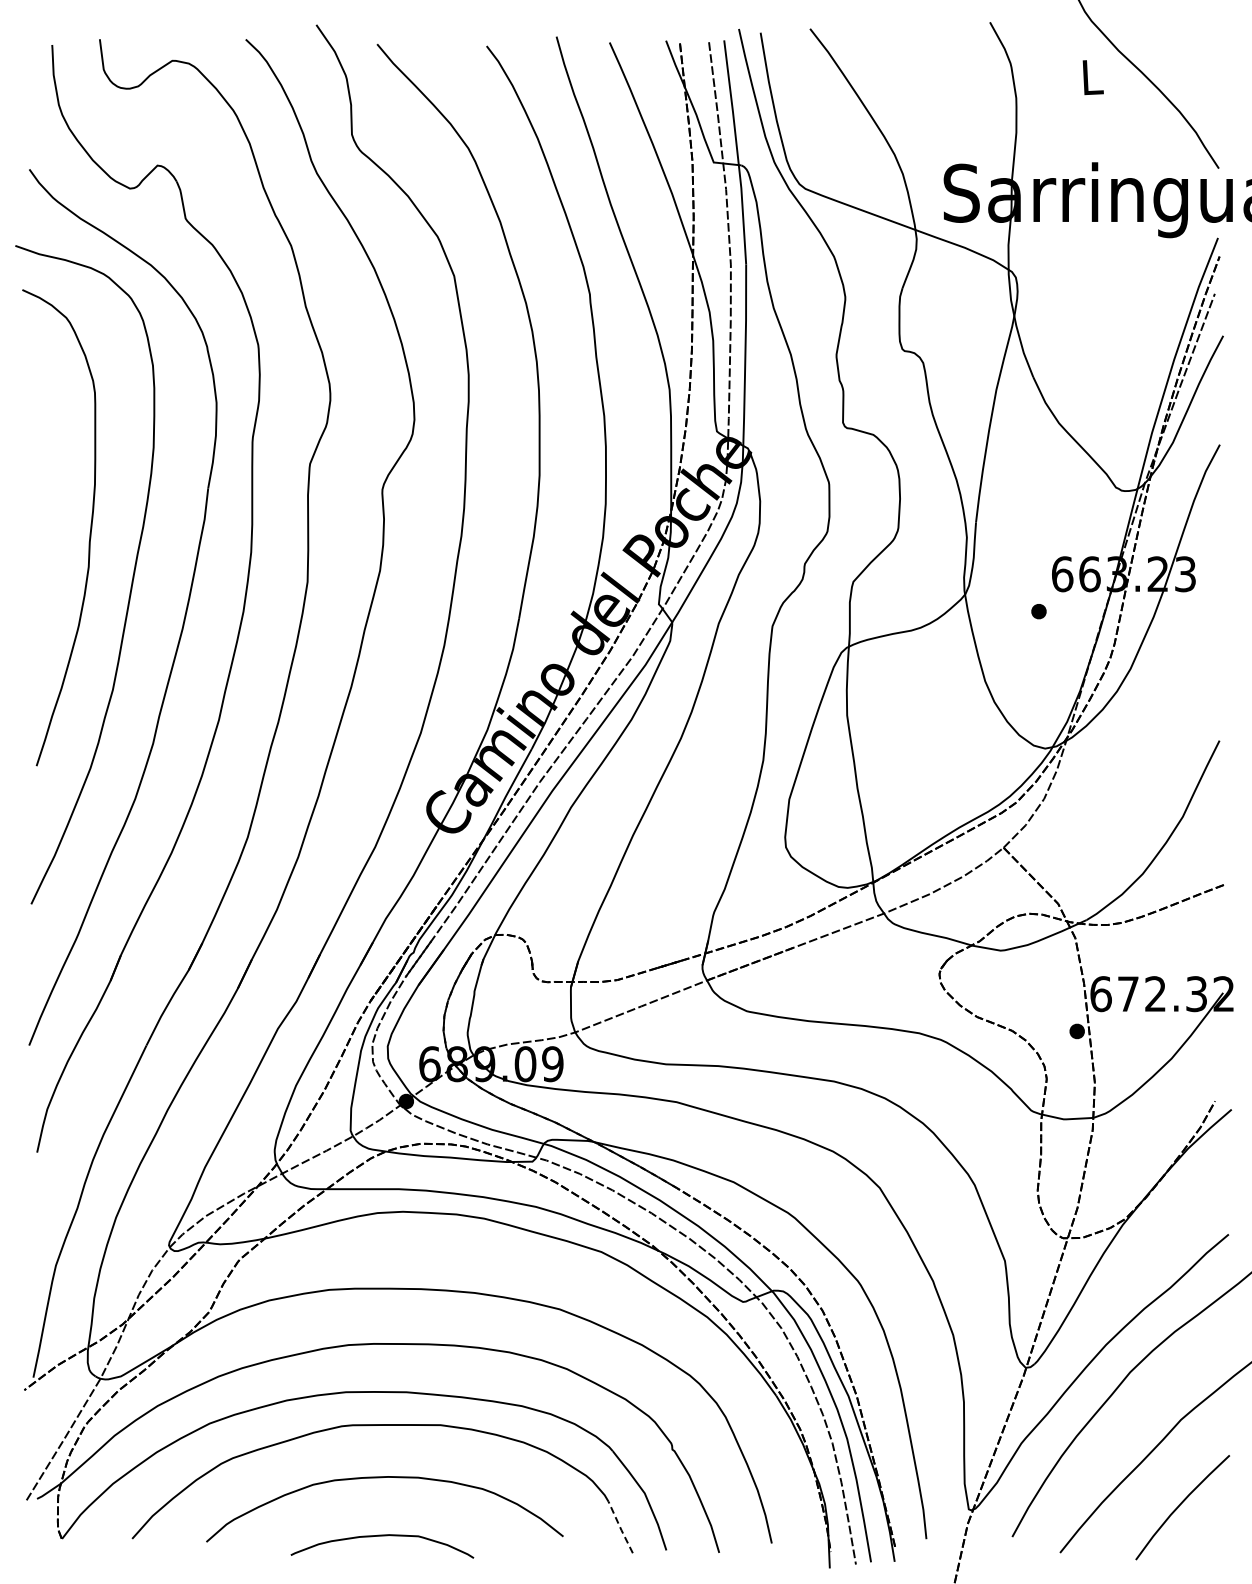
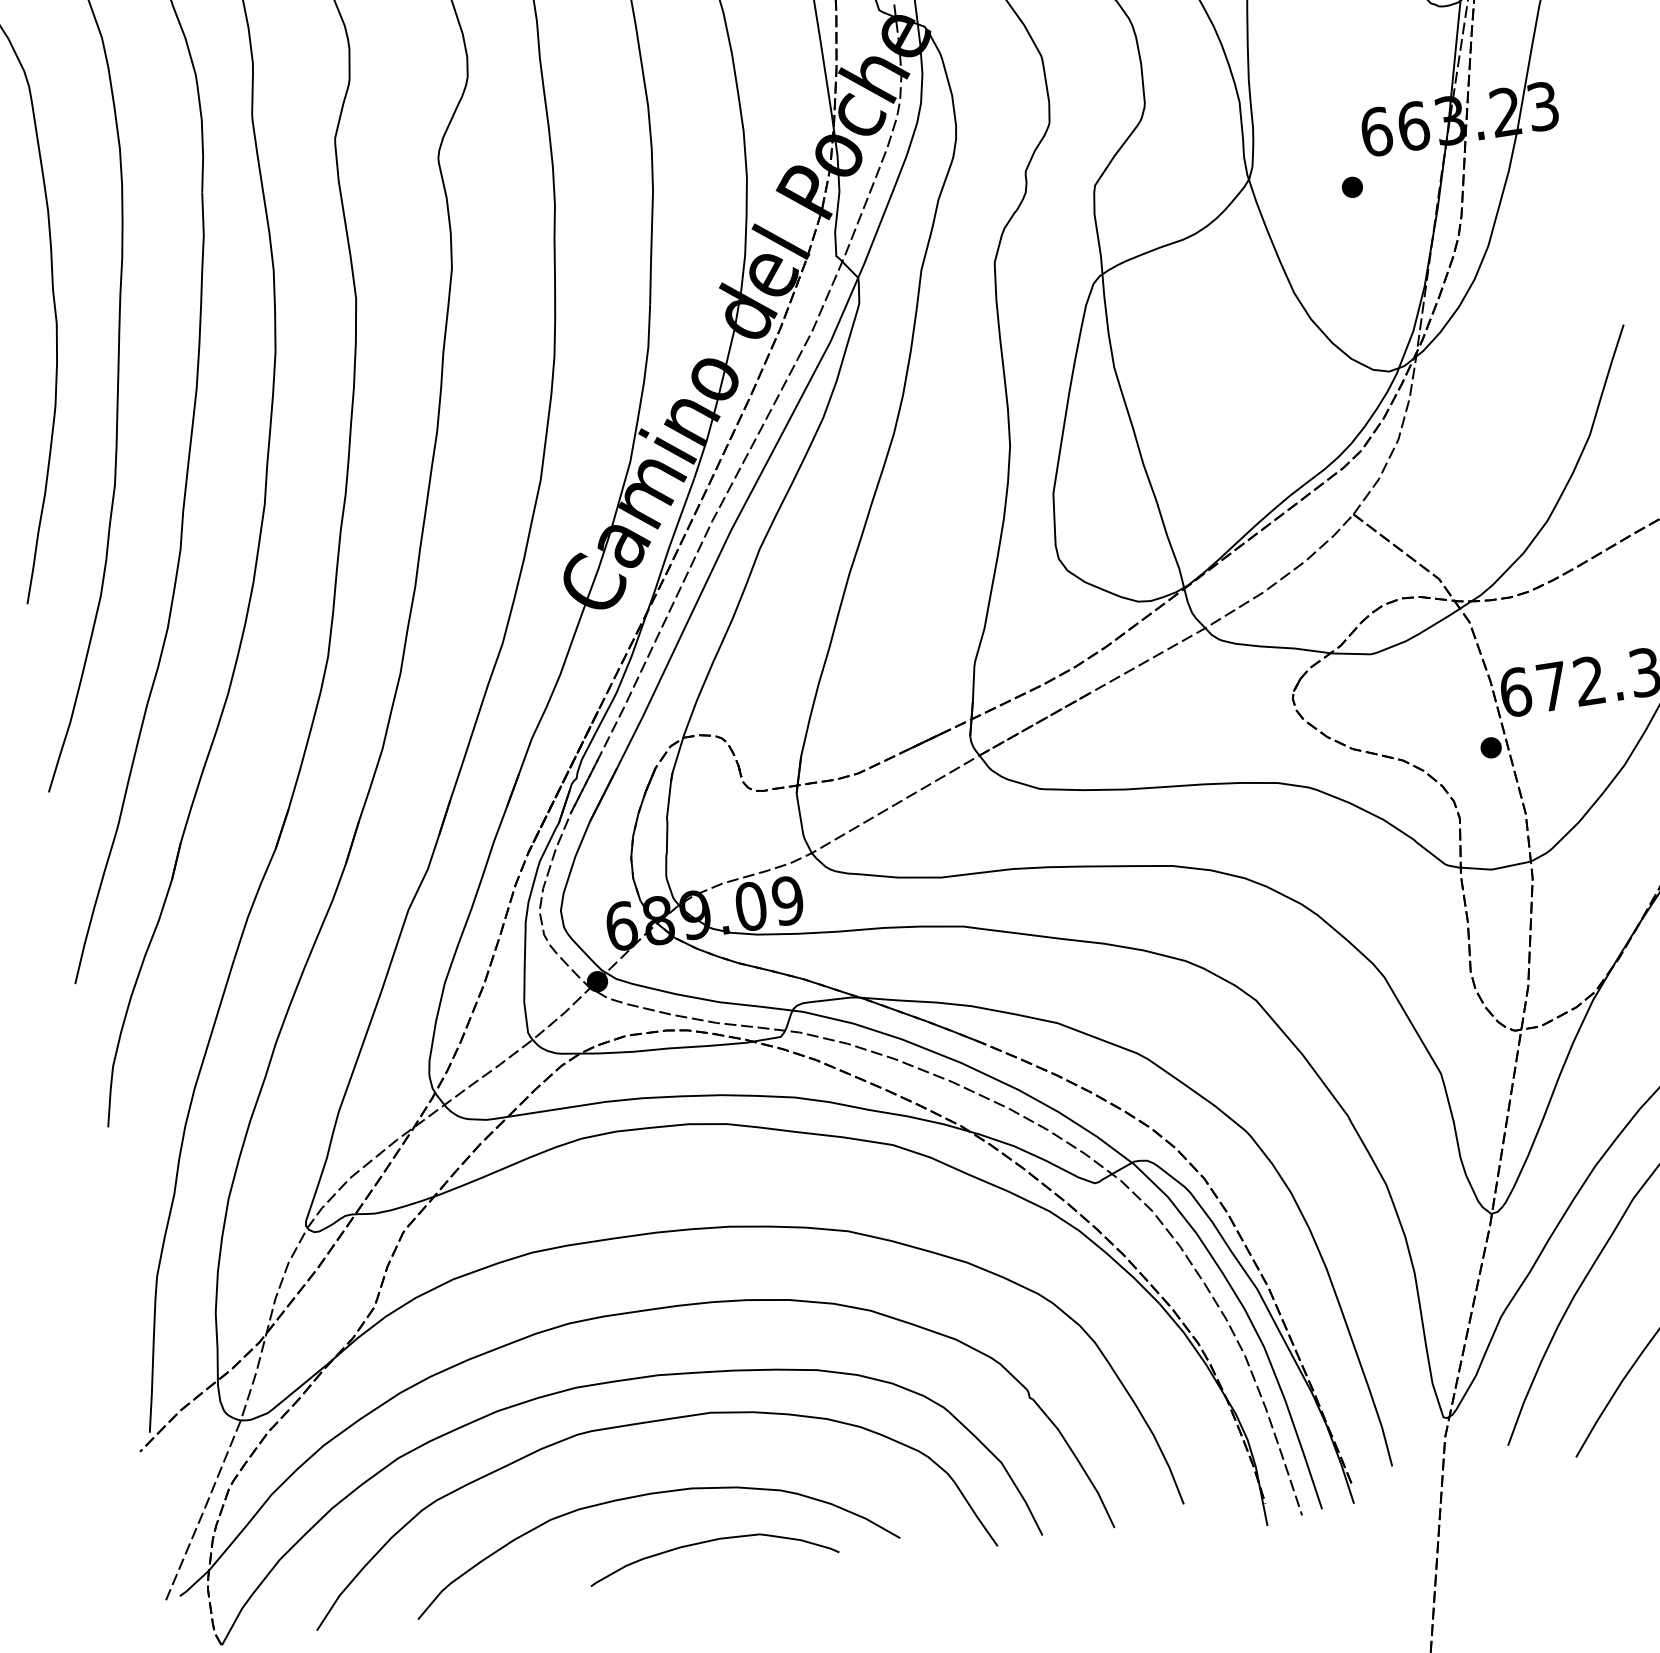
line: (620, 1527) -> (975, 1514), dashed -> solid
curve: (382, 1536) -> (711, 1542), moved

